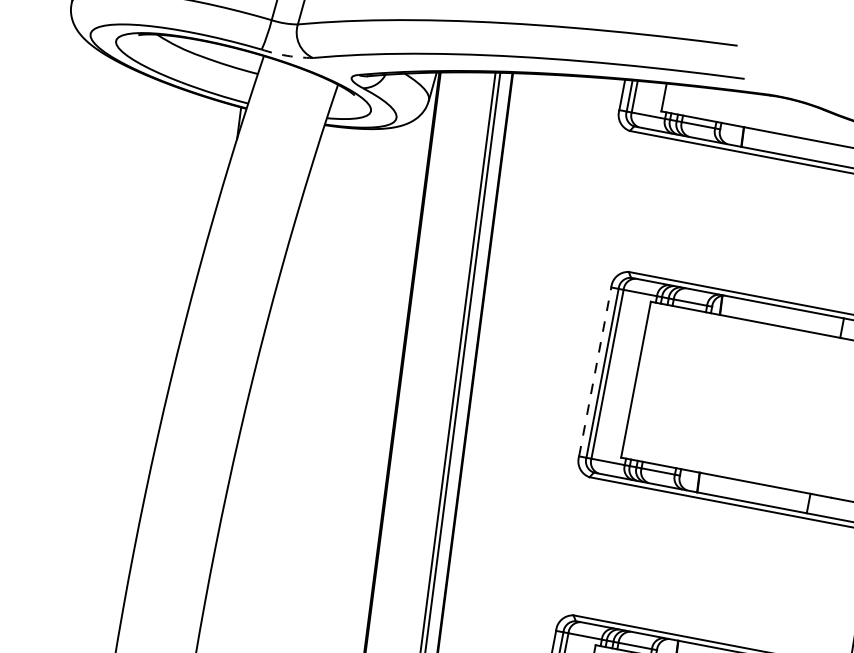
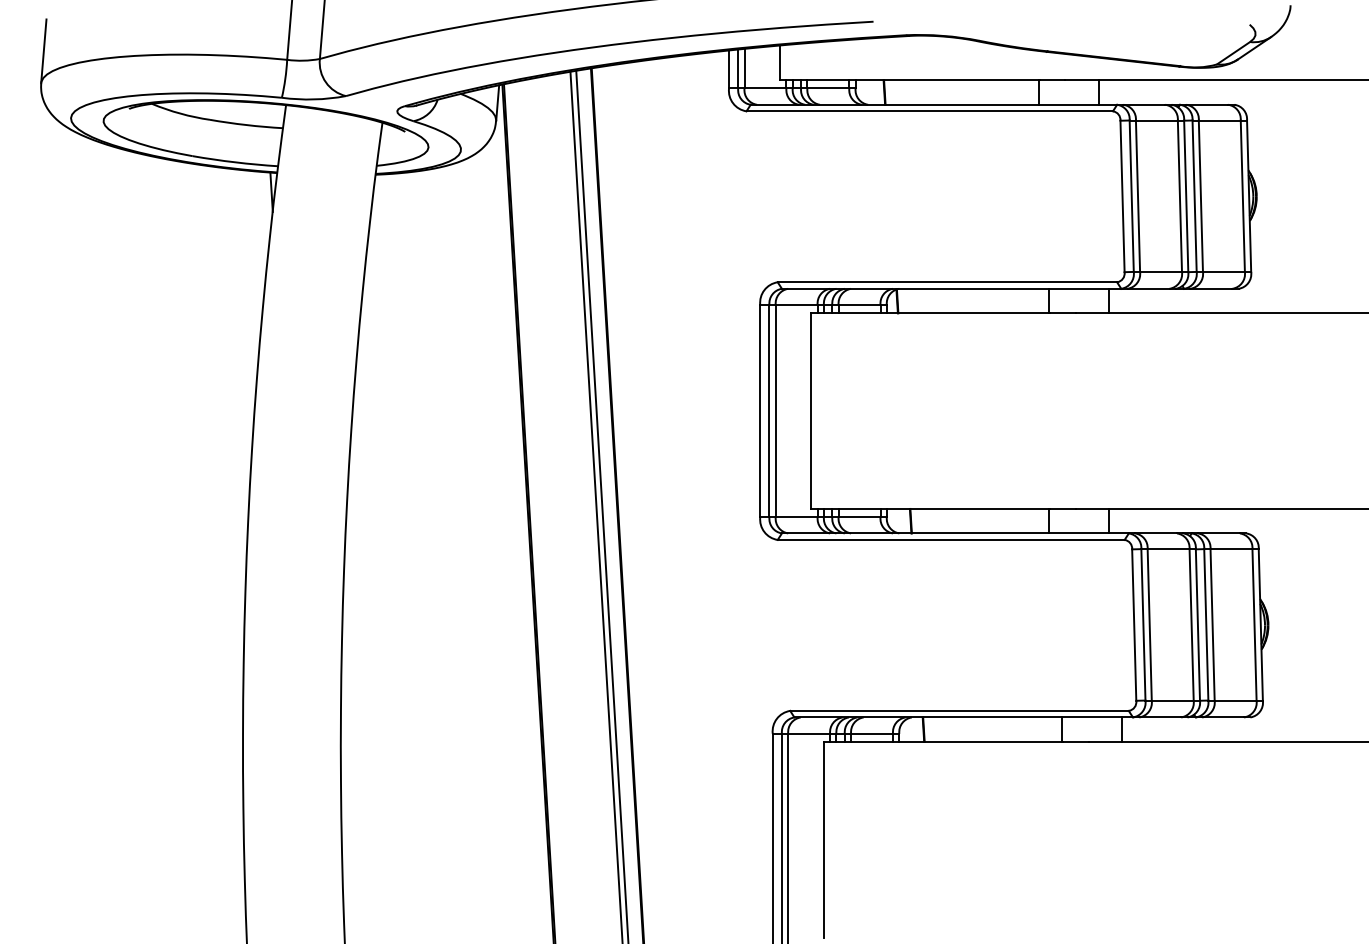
arc: (287, 55) -> (314, 99), dashed -> solid
line: (595, 372) -> (760, 411), dashed -> solid

